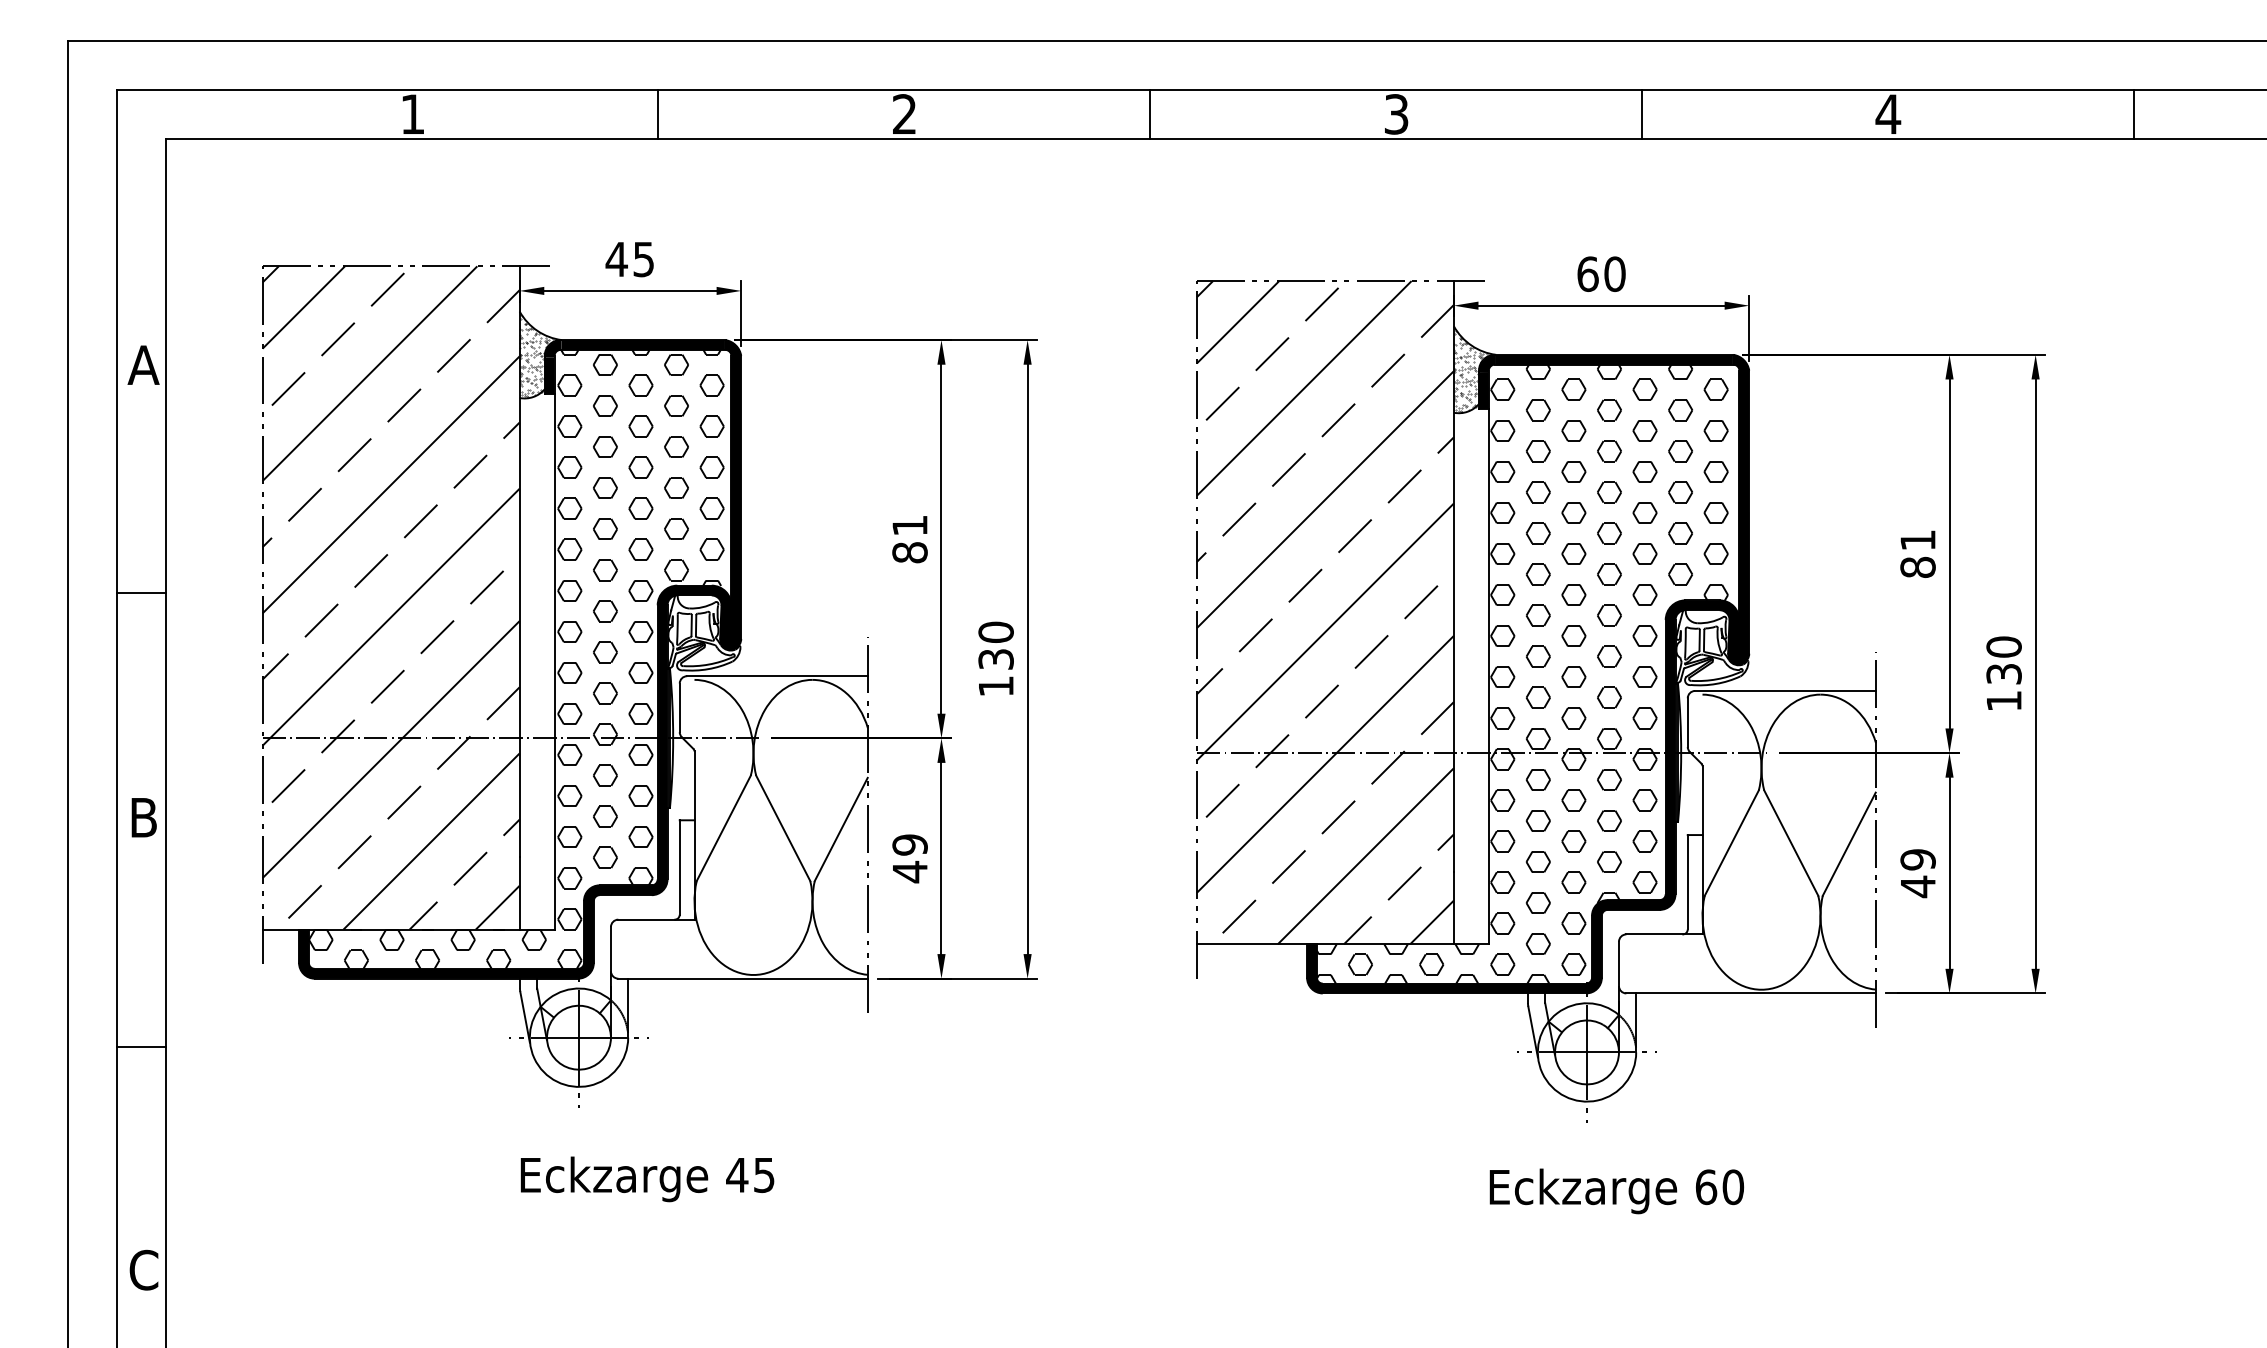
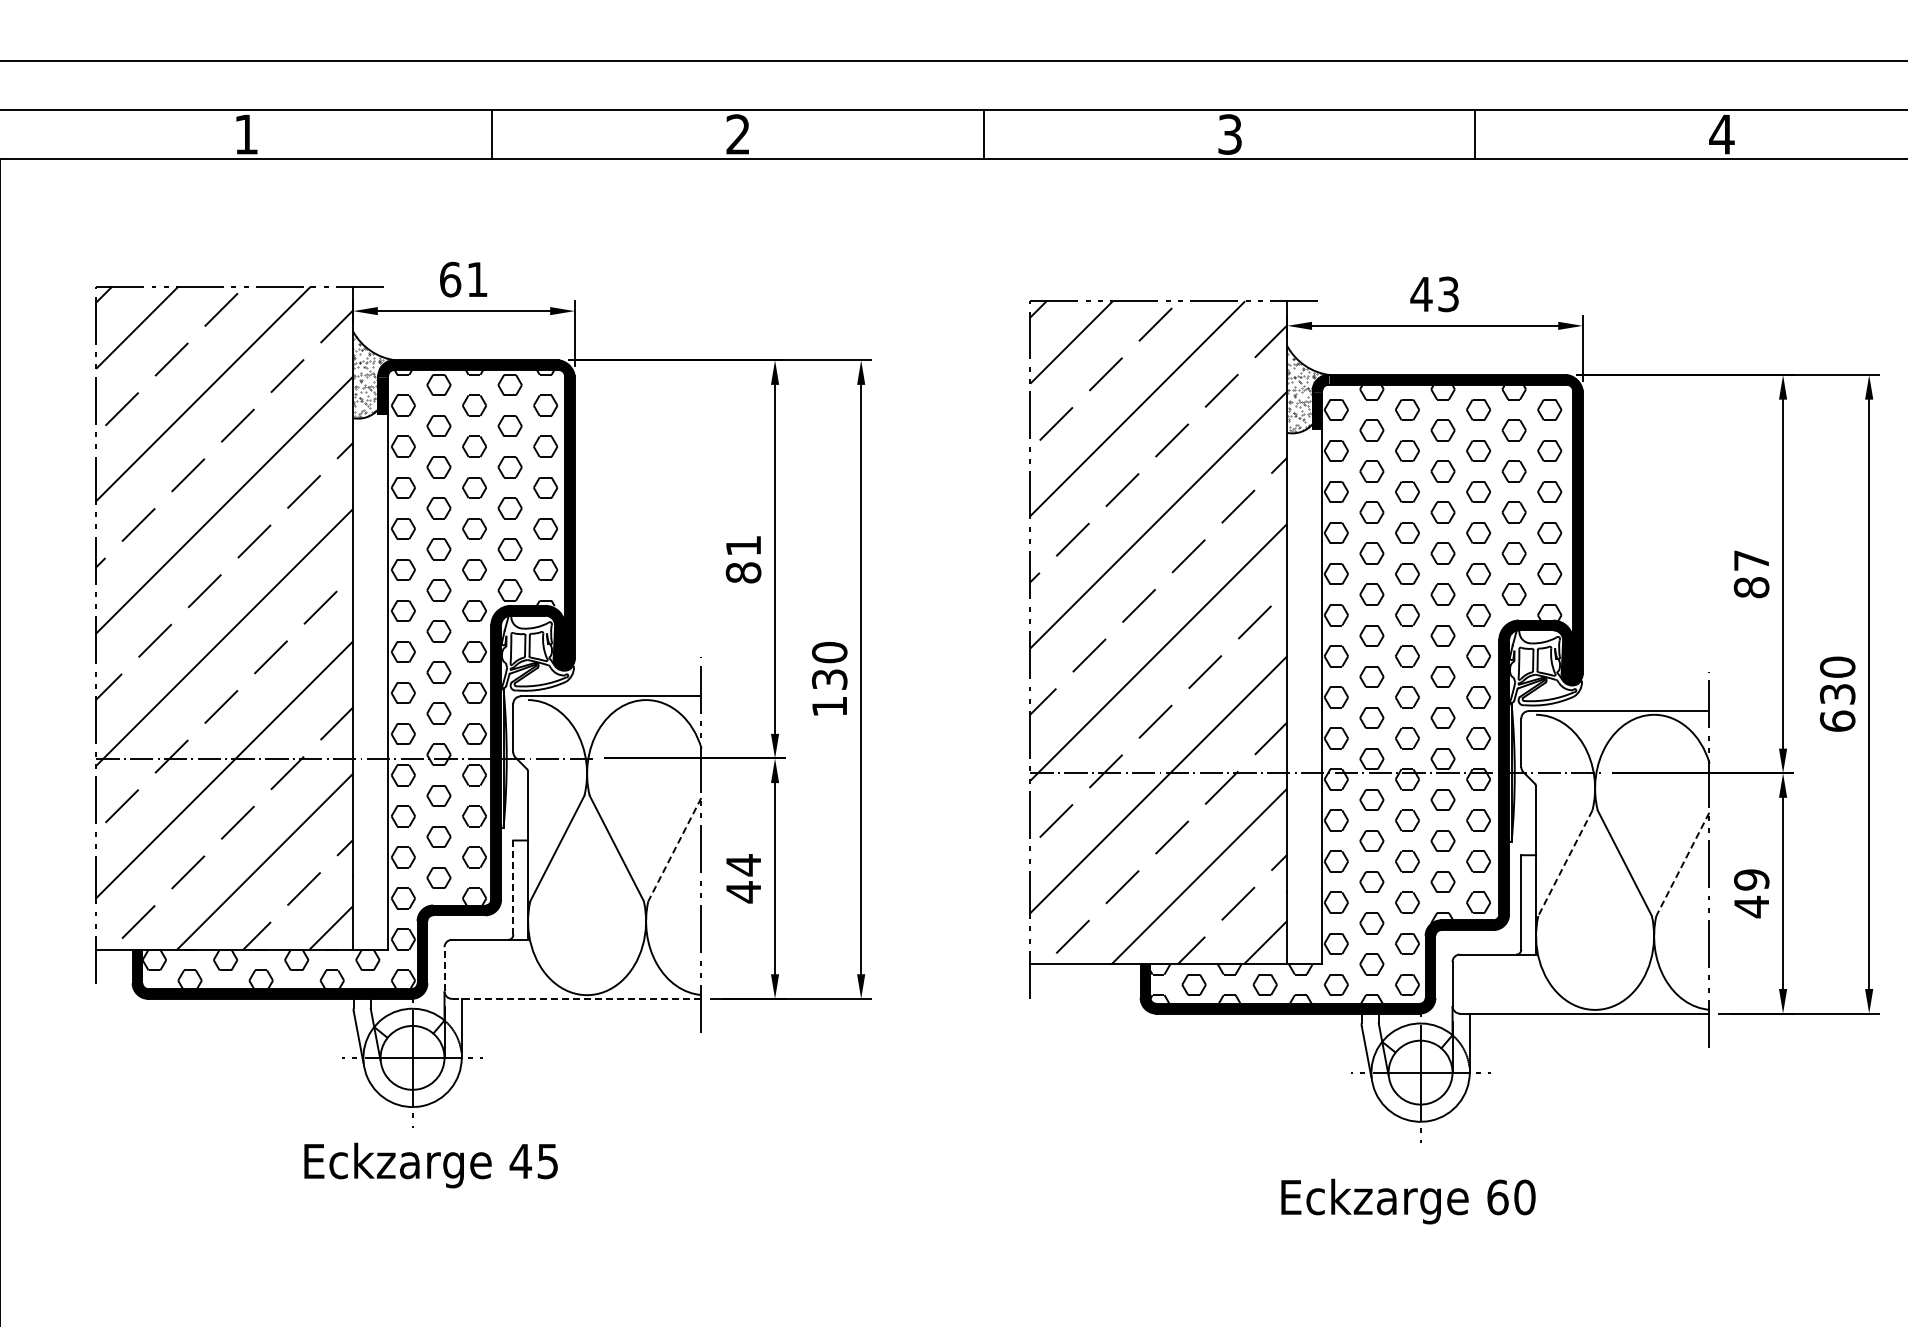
text: (629, 259) -> (463, 279), 45 -> 61
text: (1600, 274) -> (1434, 294), 60 -> 43
text: (1917, 540) -> (1751, 560), 81 -> 87
text: (2003, 700) -> (1837, 720), 130 -> 630
line: (841, 829) -> (675, 849), solid -> dashed
line: (1731, 843) -> (1565, 863), solid -> dashed
text: (909, 844) -> (743, 864), 49 -> 44
line: (1849, 844) -> (1683, 864), solid -> dashed
line: (679, 867) -> (513, 887), solid -> dashed
line: (610, 948) -> (444, 968), solid -> dashed
line: (743, 978) -> (577, 998), solid -> dashed
text: (647, 1179) -> (431, 1165), moved
text: (1616, 1191) -> (1408, 1201), moved

